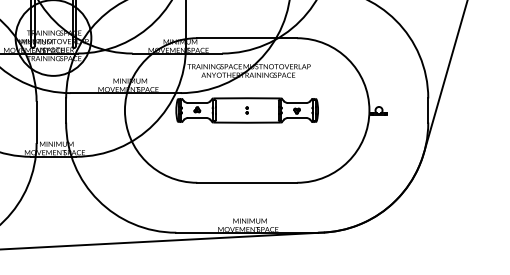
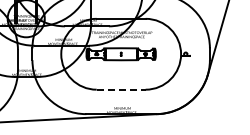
line: (247, 182) -> (121, 89), solid -> dashed

